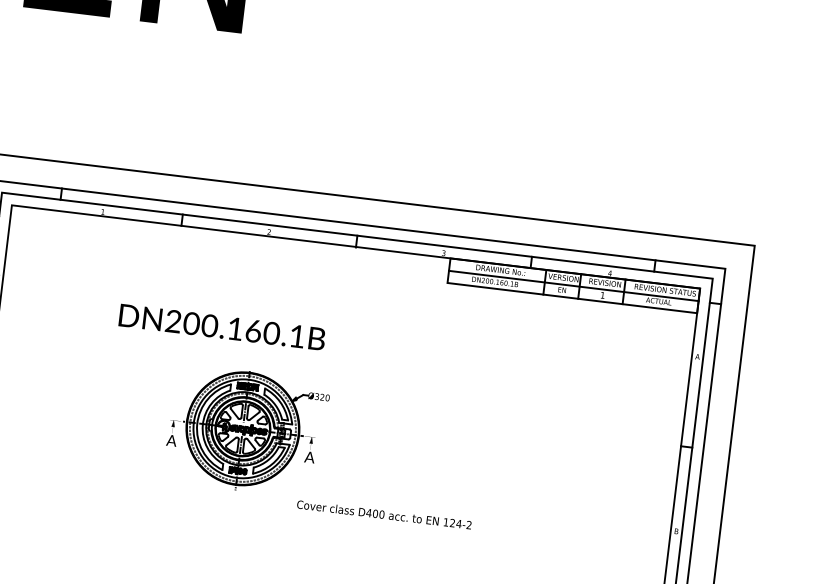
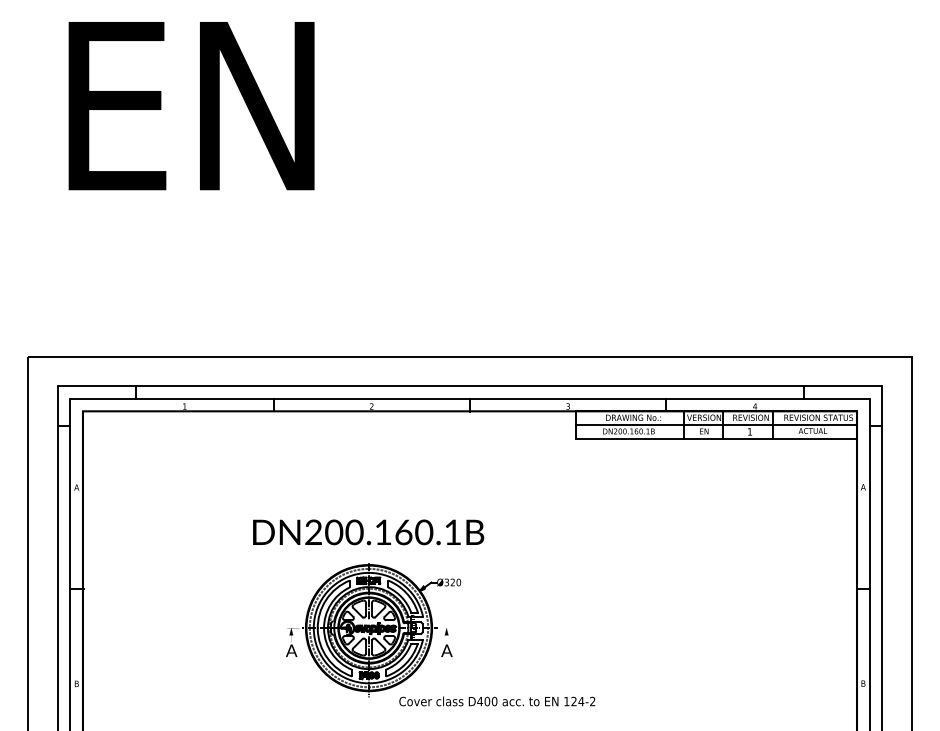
text: (222, 327) -> (368, 532), moved
text: (384, 514) -> (497, 701), moved

